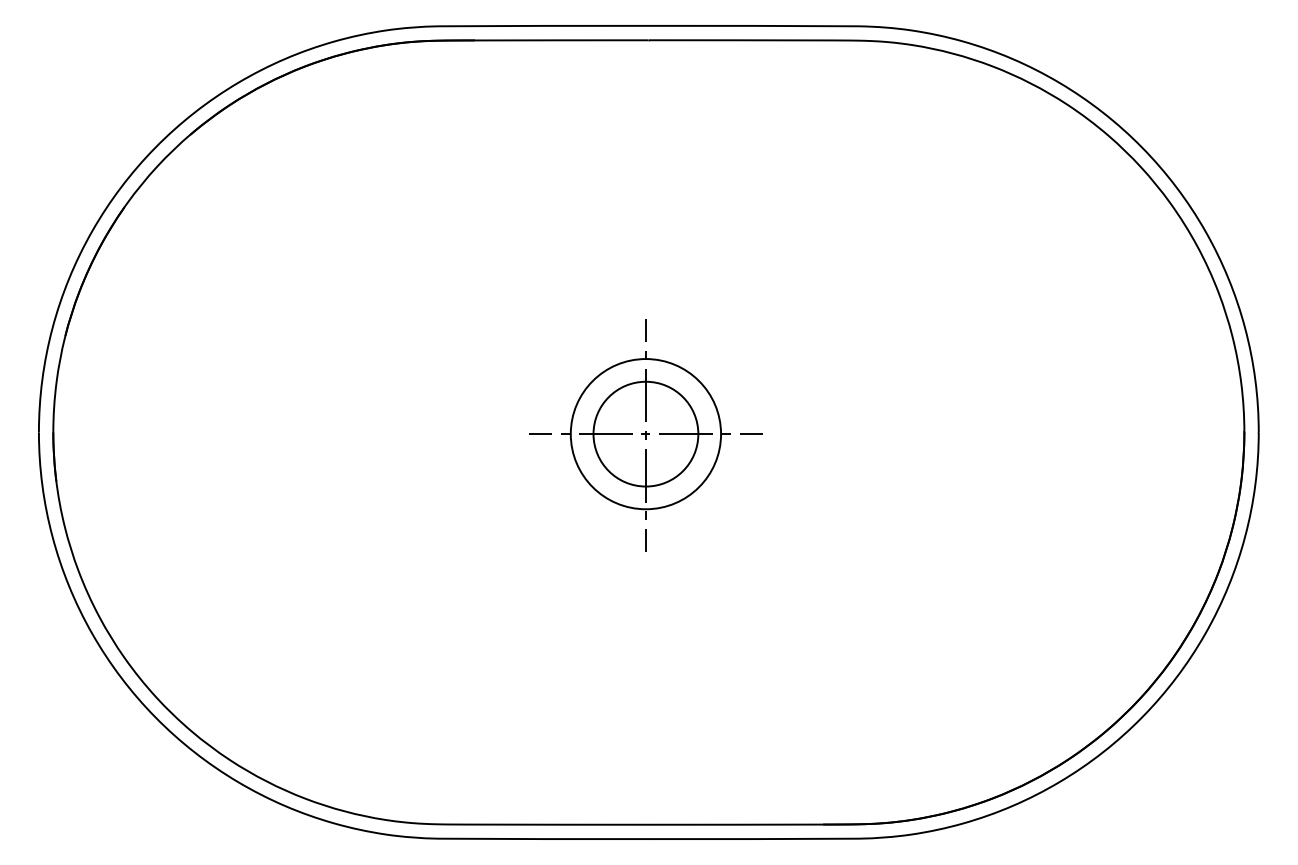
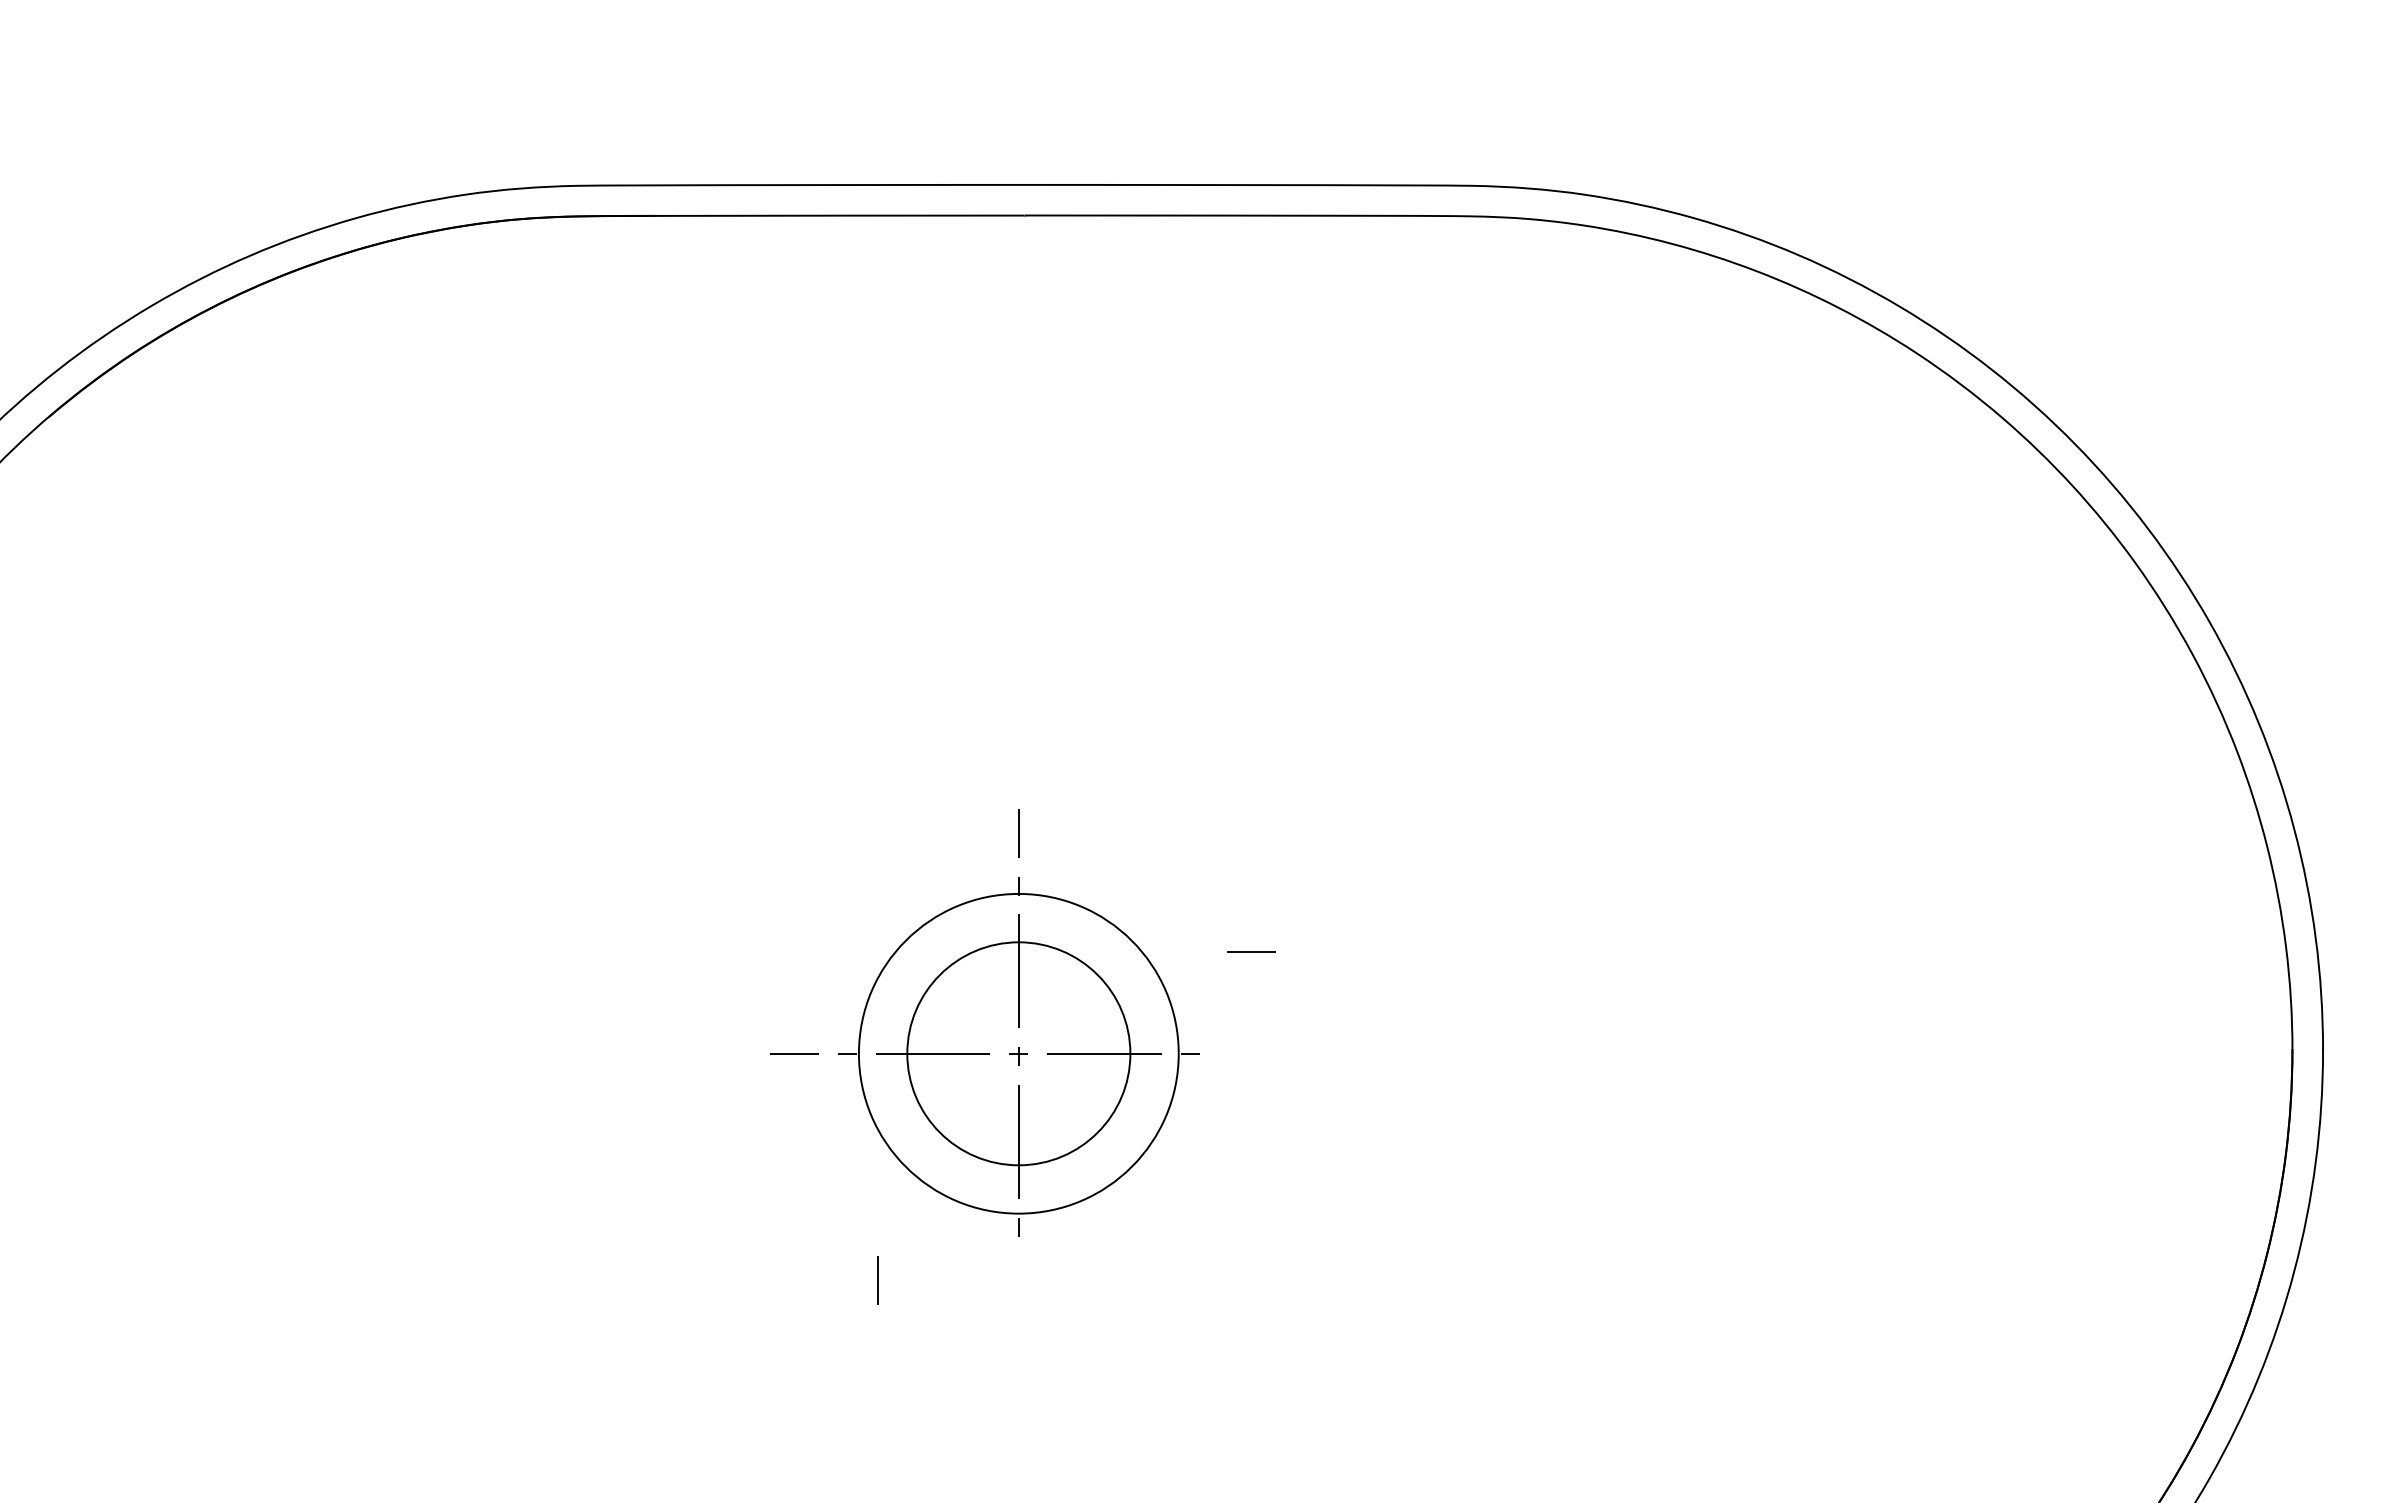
line: (751, 433) -> (1252, 950), moved
line: (645, 540) -> (877, 1280), moved

